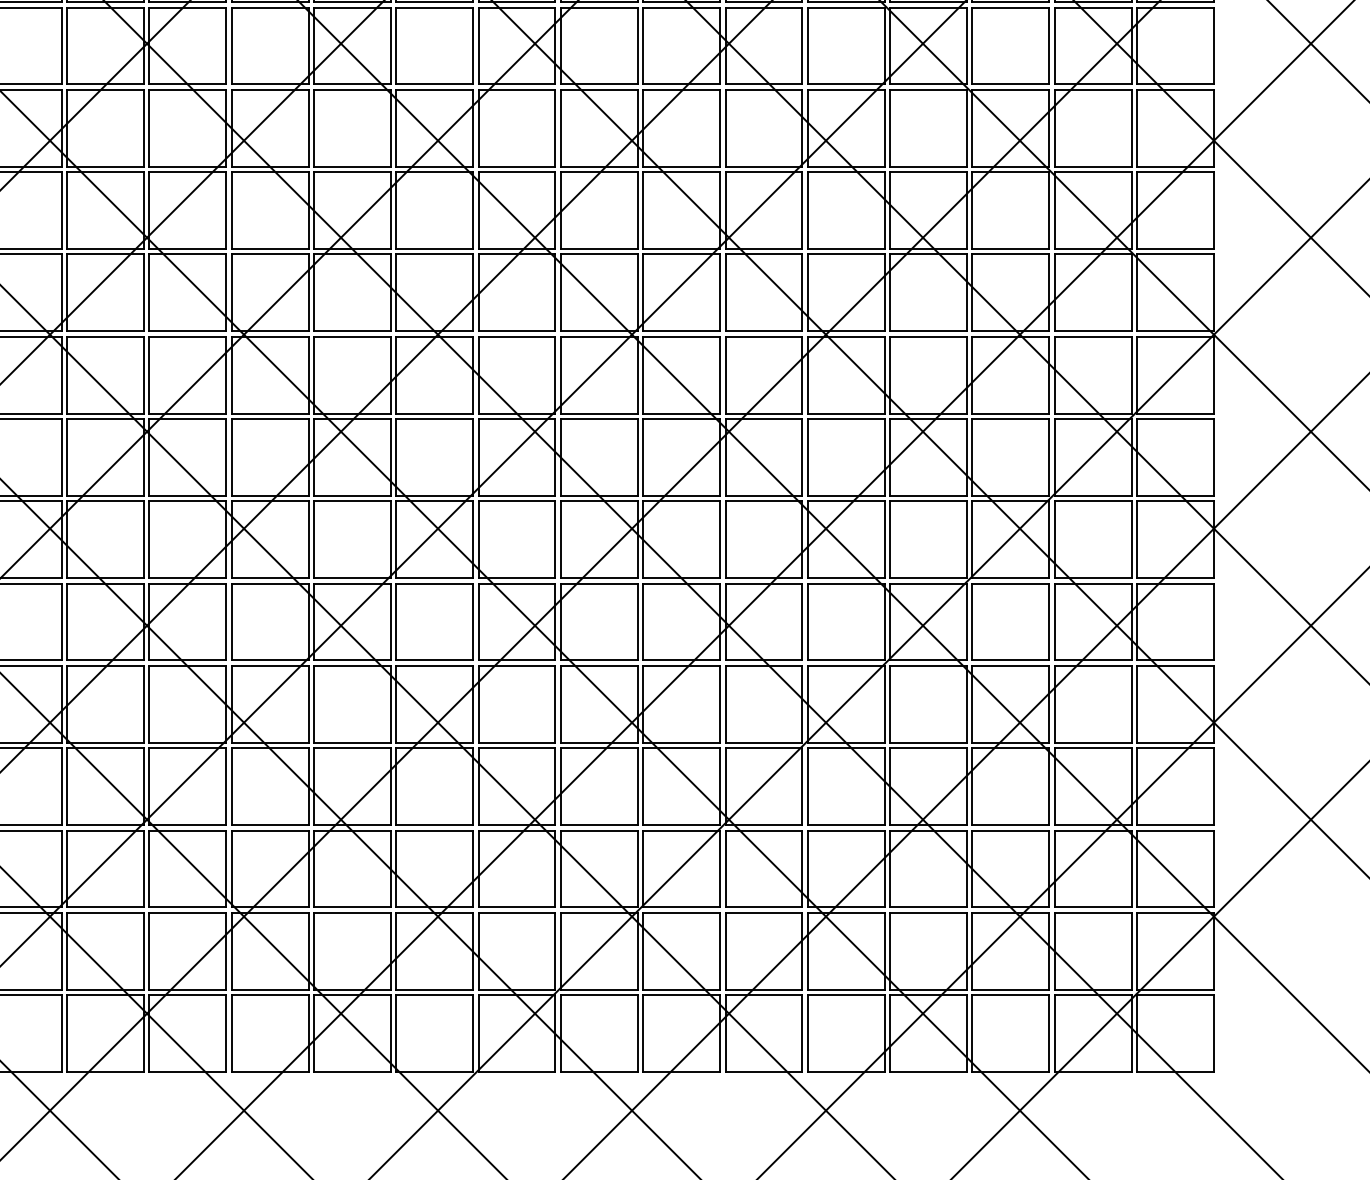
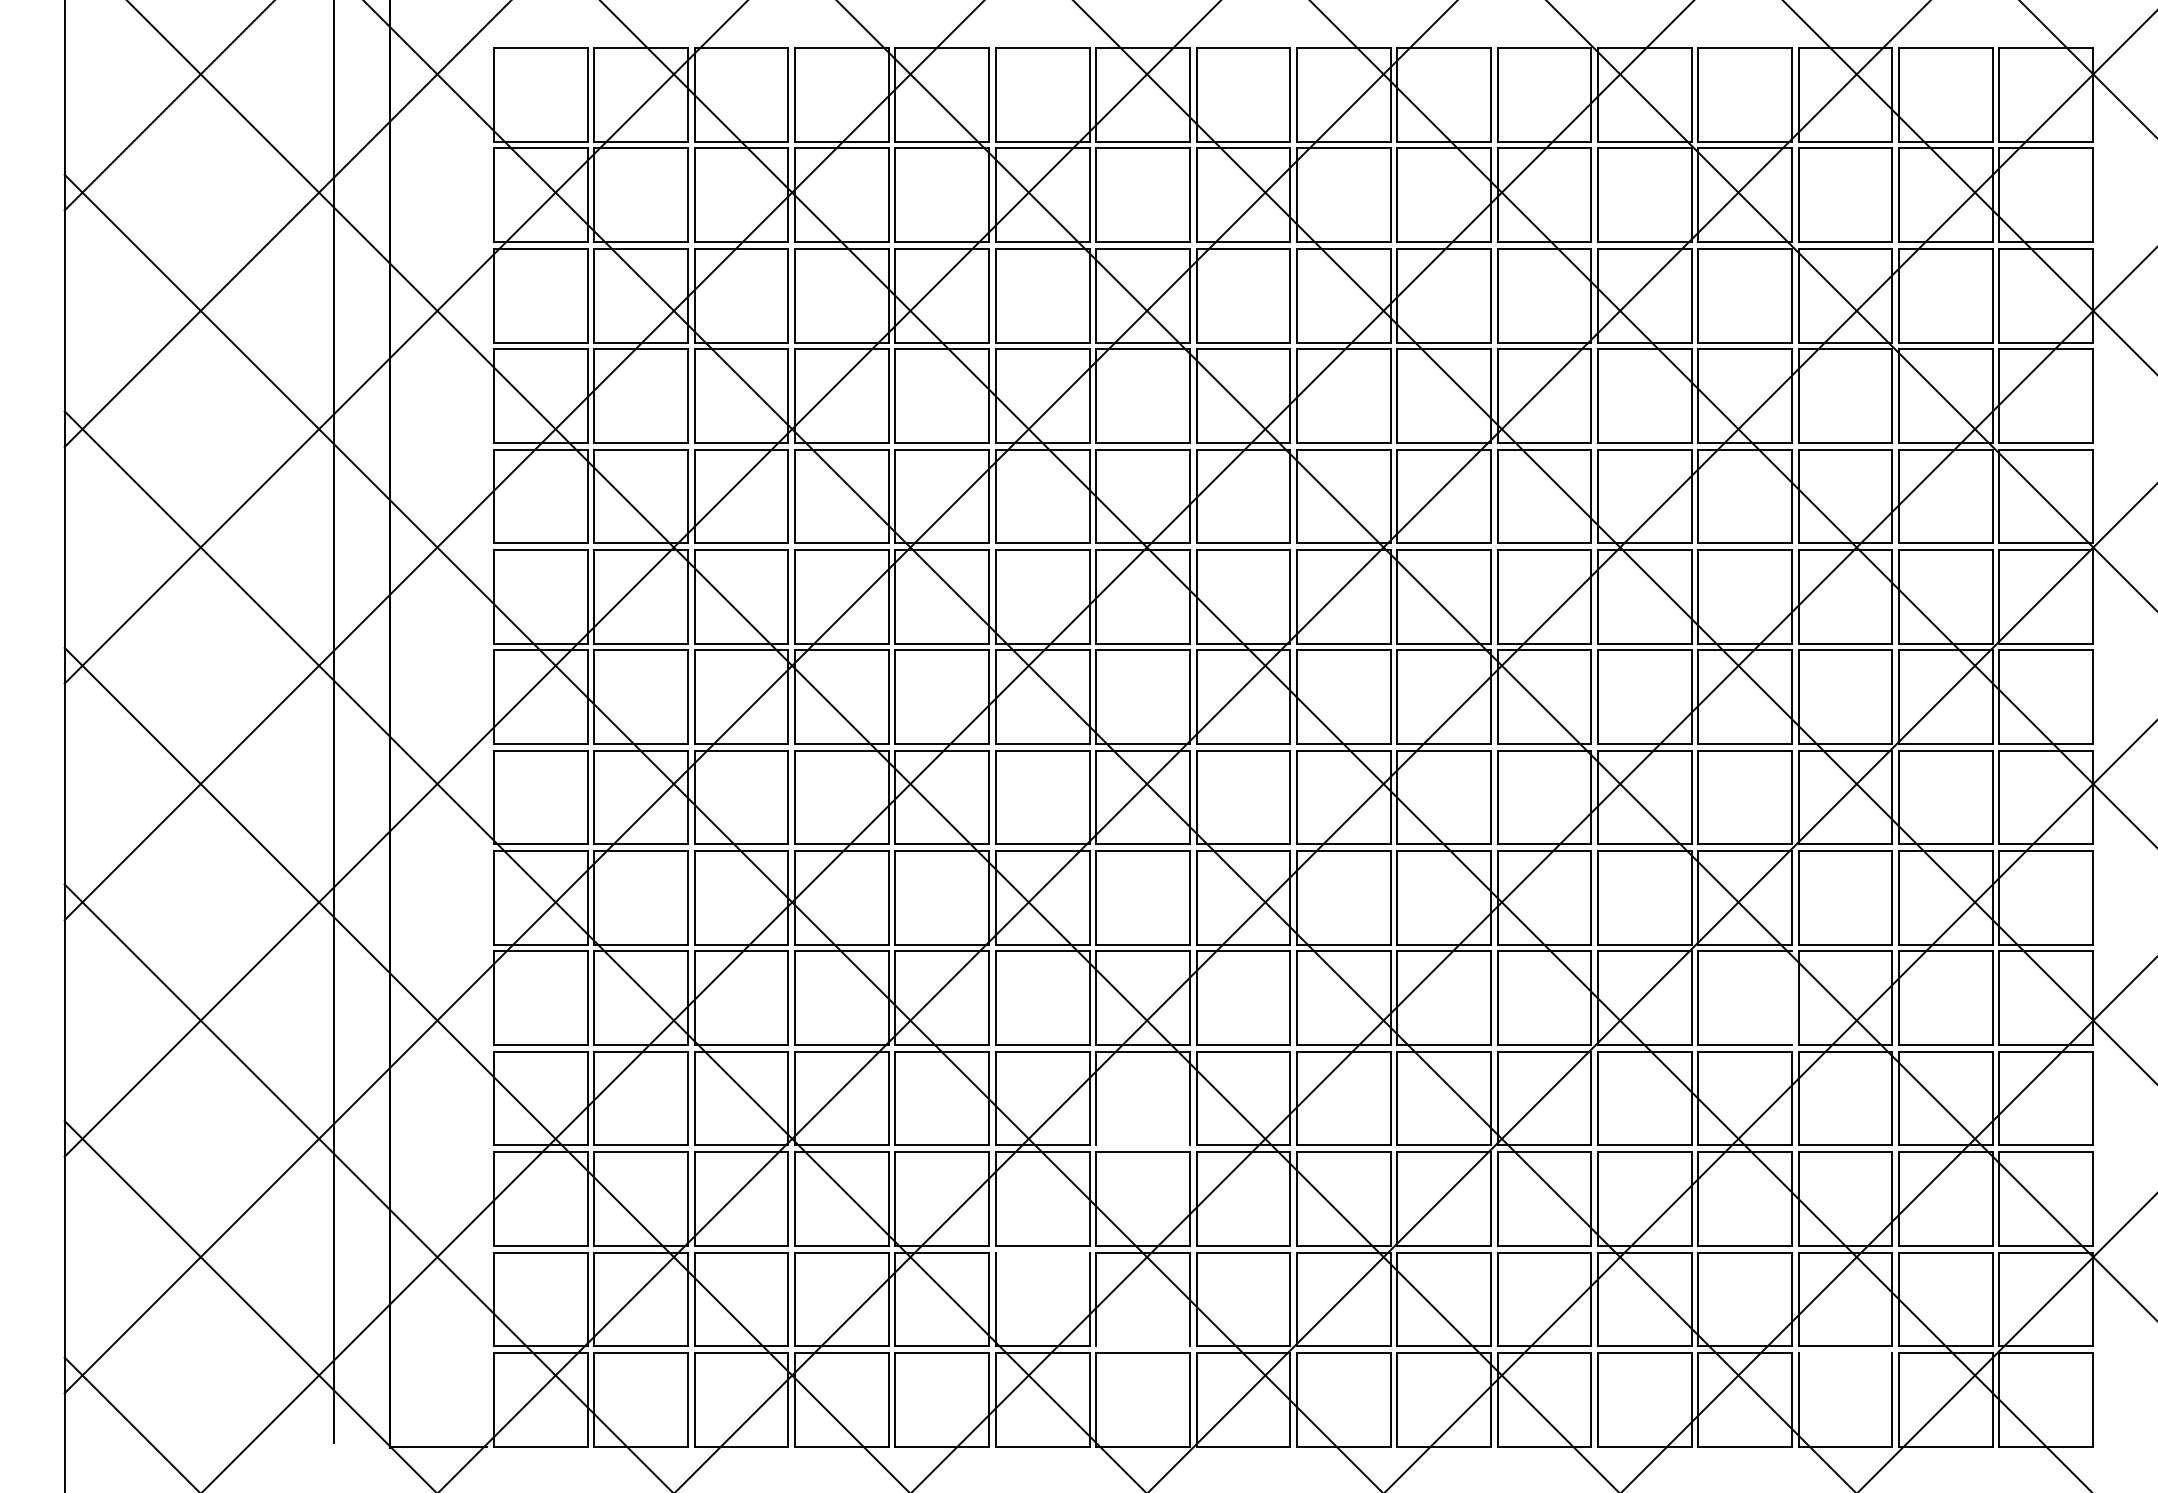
line: (967, 704) -> (1792, 998), removed
line: (434, 825) -> (1142, 1145), removed
line: (352, 912) -> (1042, 1252), removed
line: (434, 989) -> (1142, 1346), removed
line: (1010, 994) -> (1845, 1352), removed

